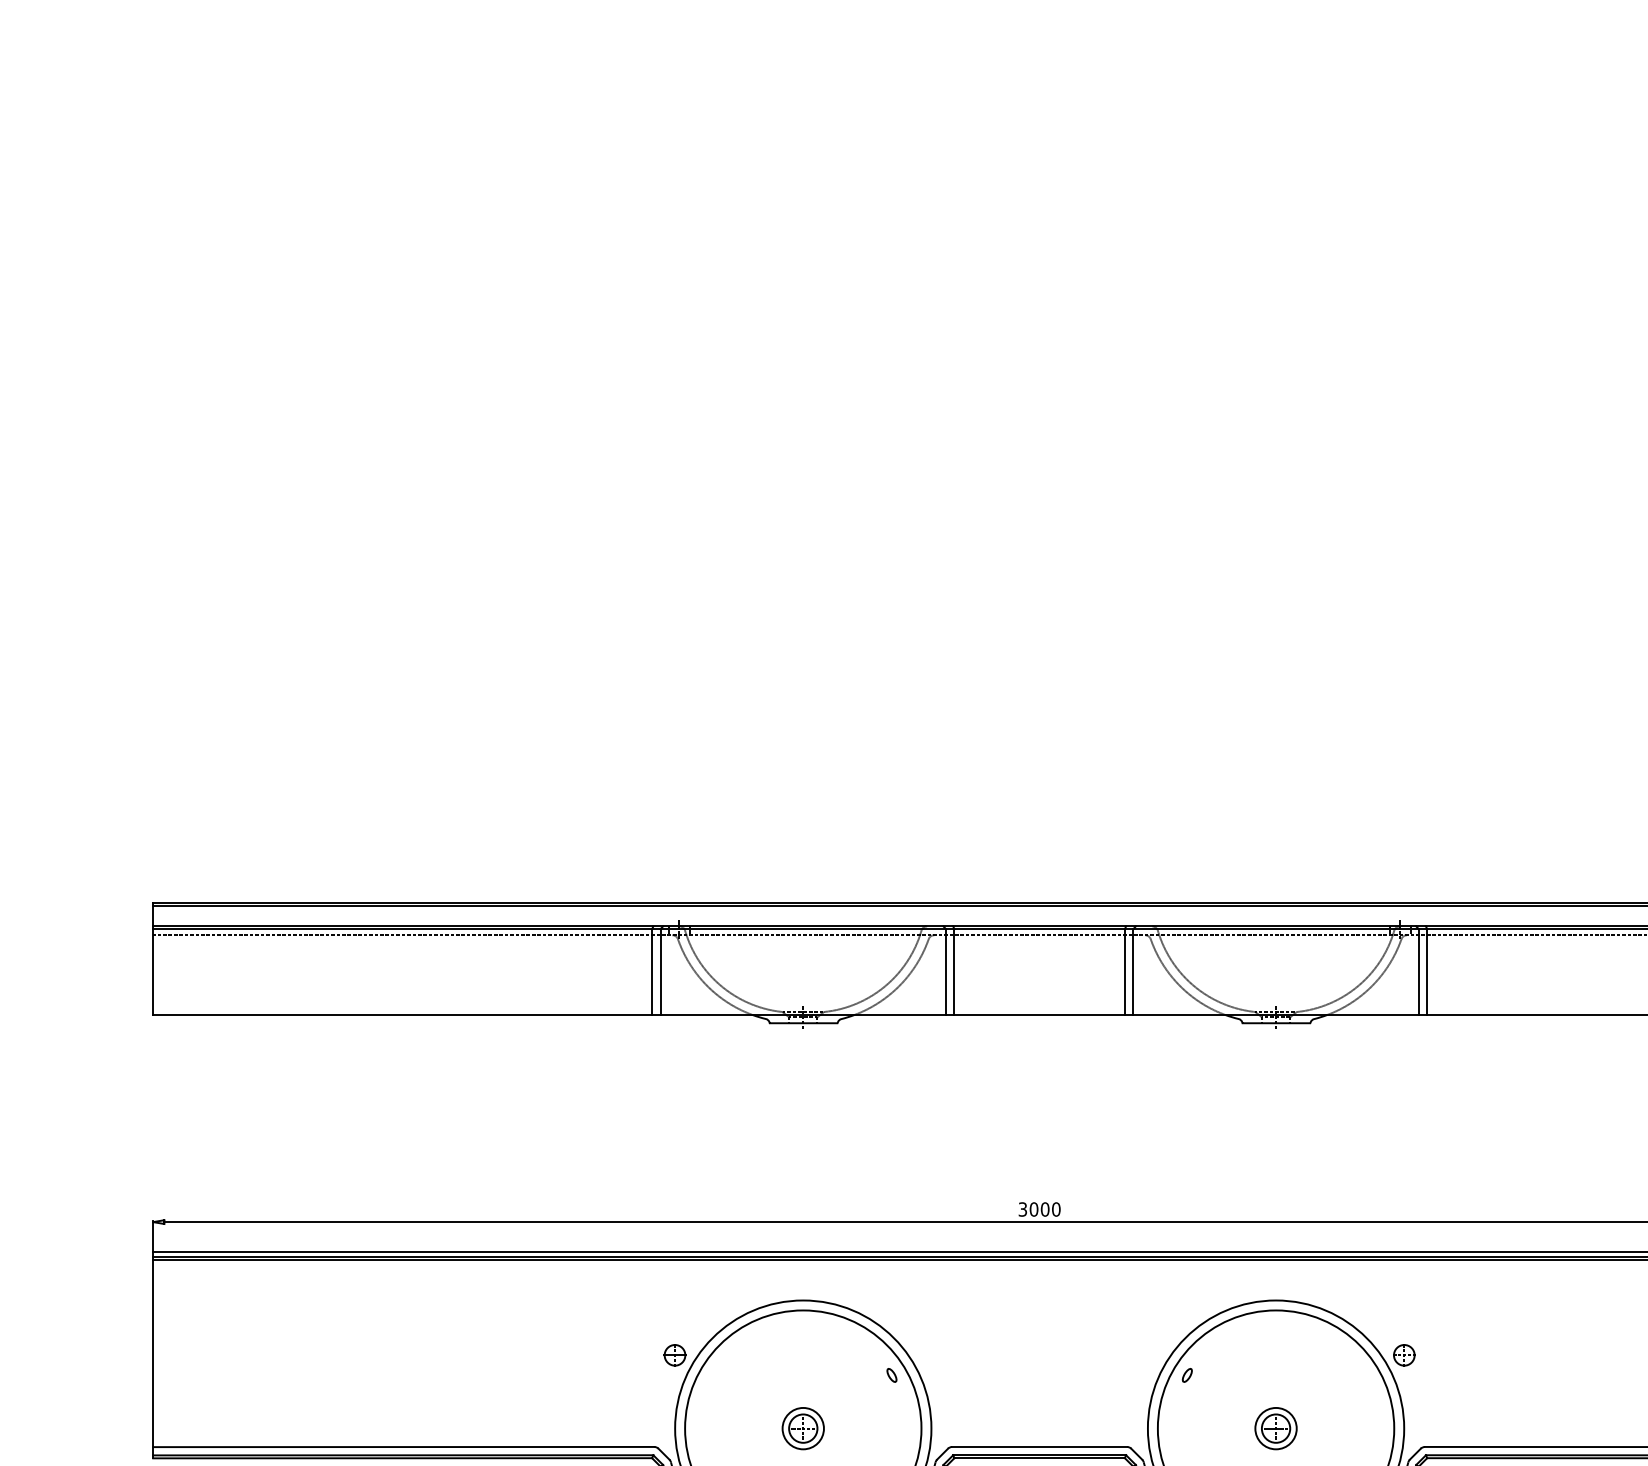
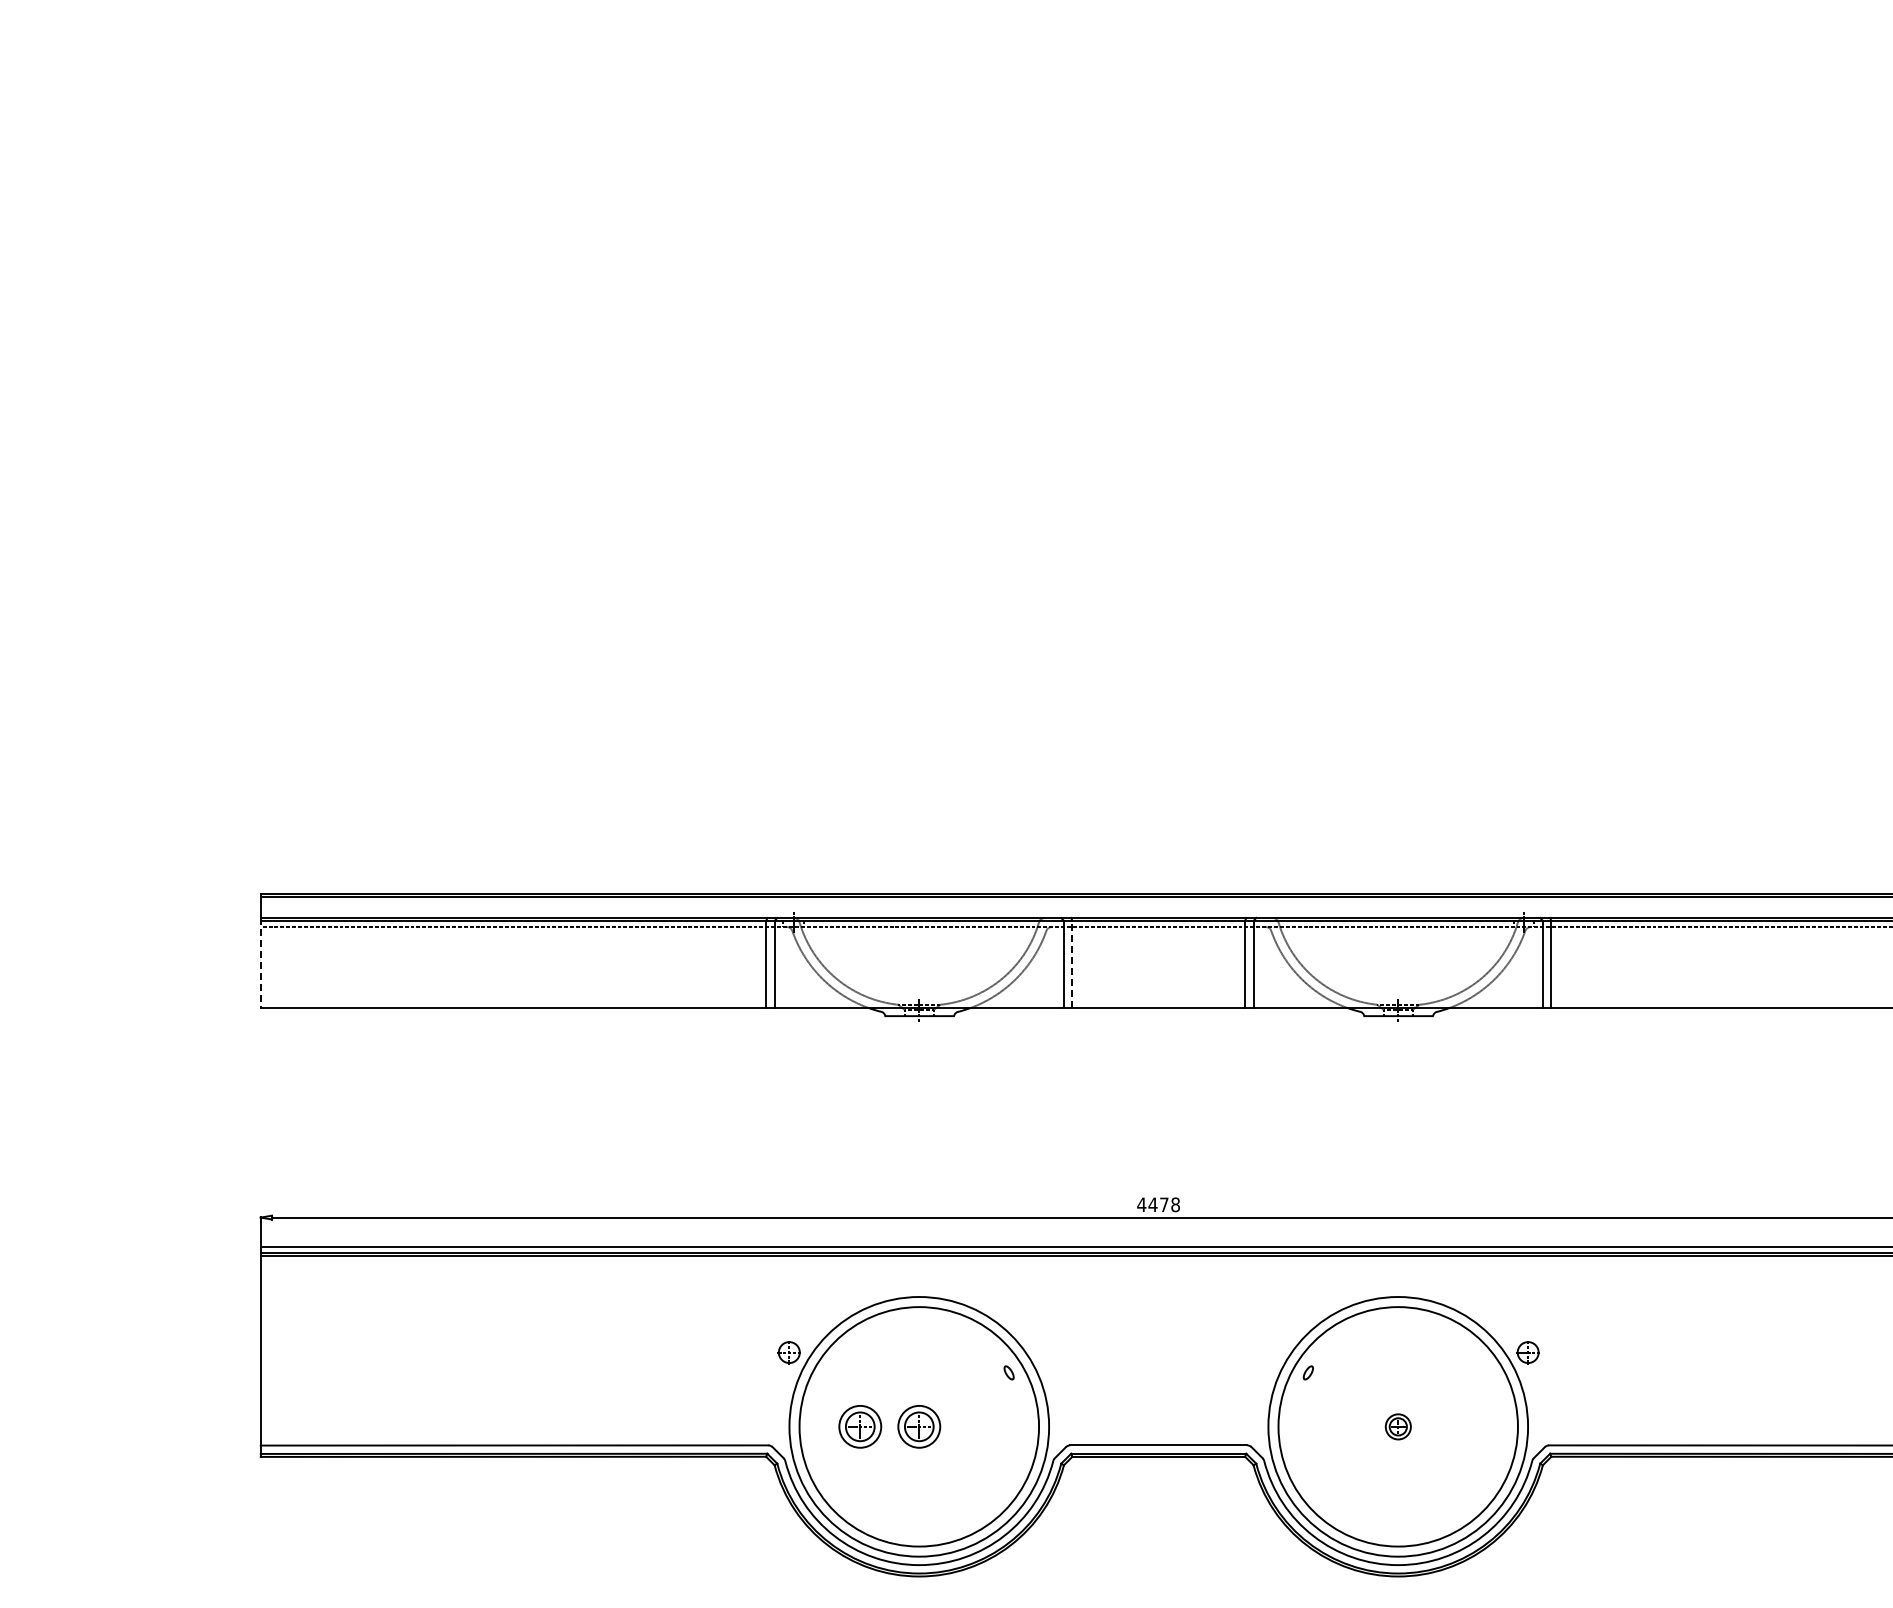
line: (152, 971) -> (260, 963), solid -> dashed
line: (954, 971) -> (1072, 963), solid -> dashed
text: (1039, 1209) -> (1158, 1204), 3000 -> 4478
part: (745, 1428) -> (860, 1426), added
part: (1276, 1428) -> (1398, 1426), size x0.6

